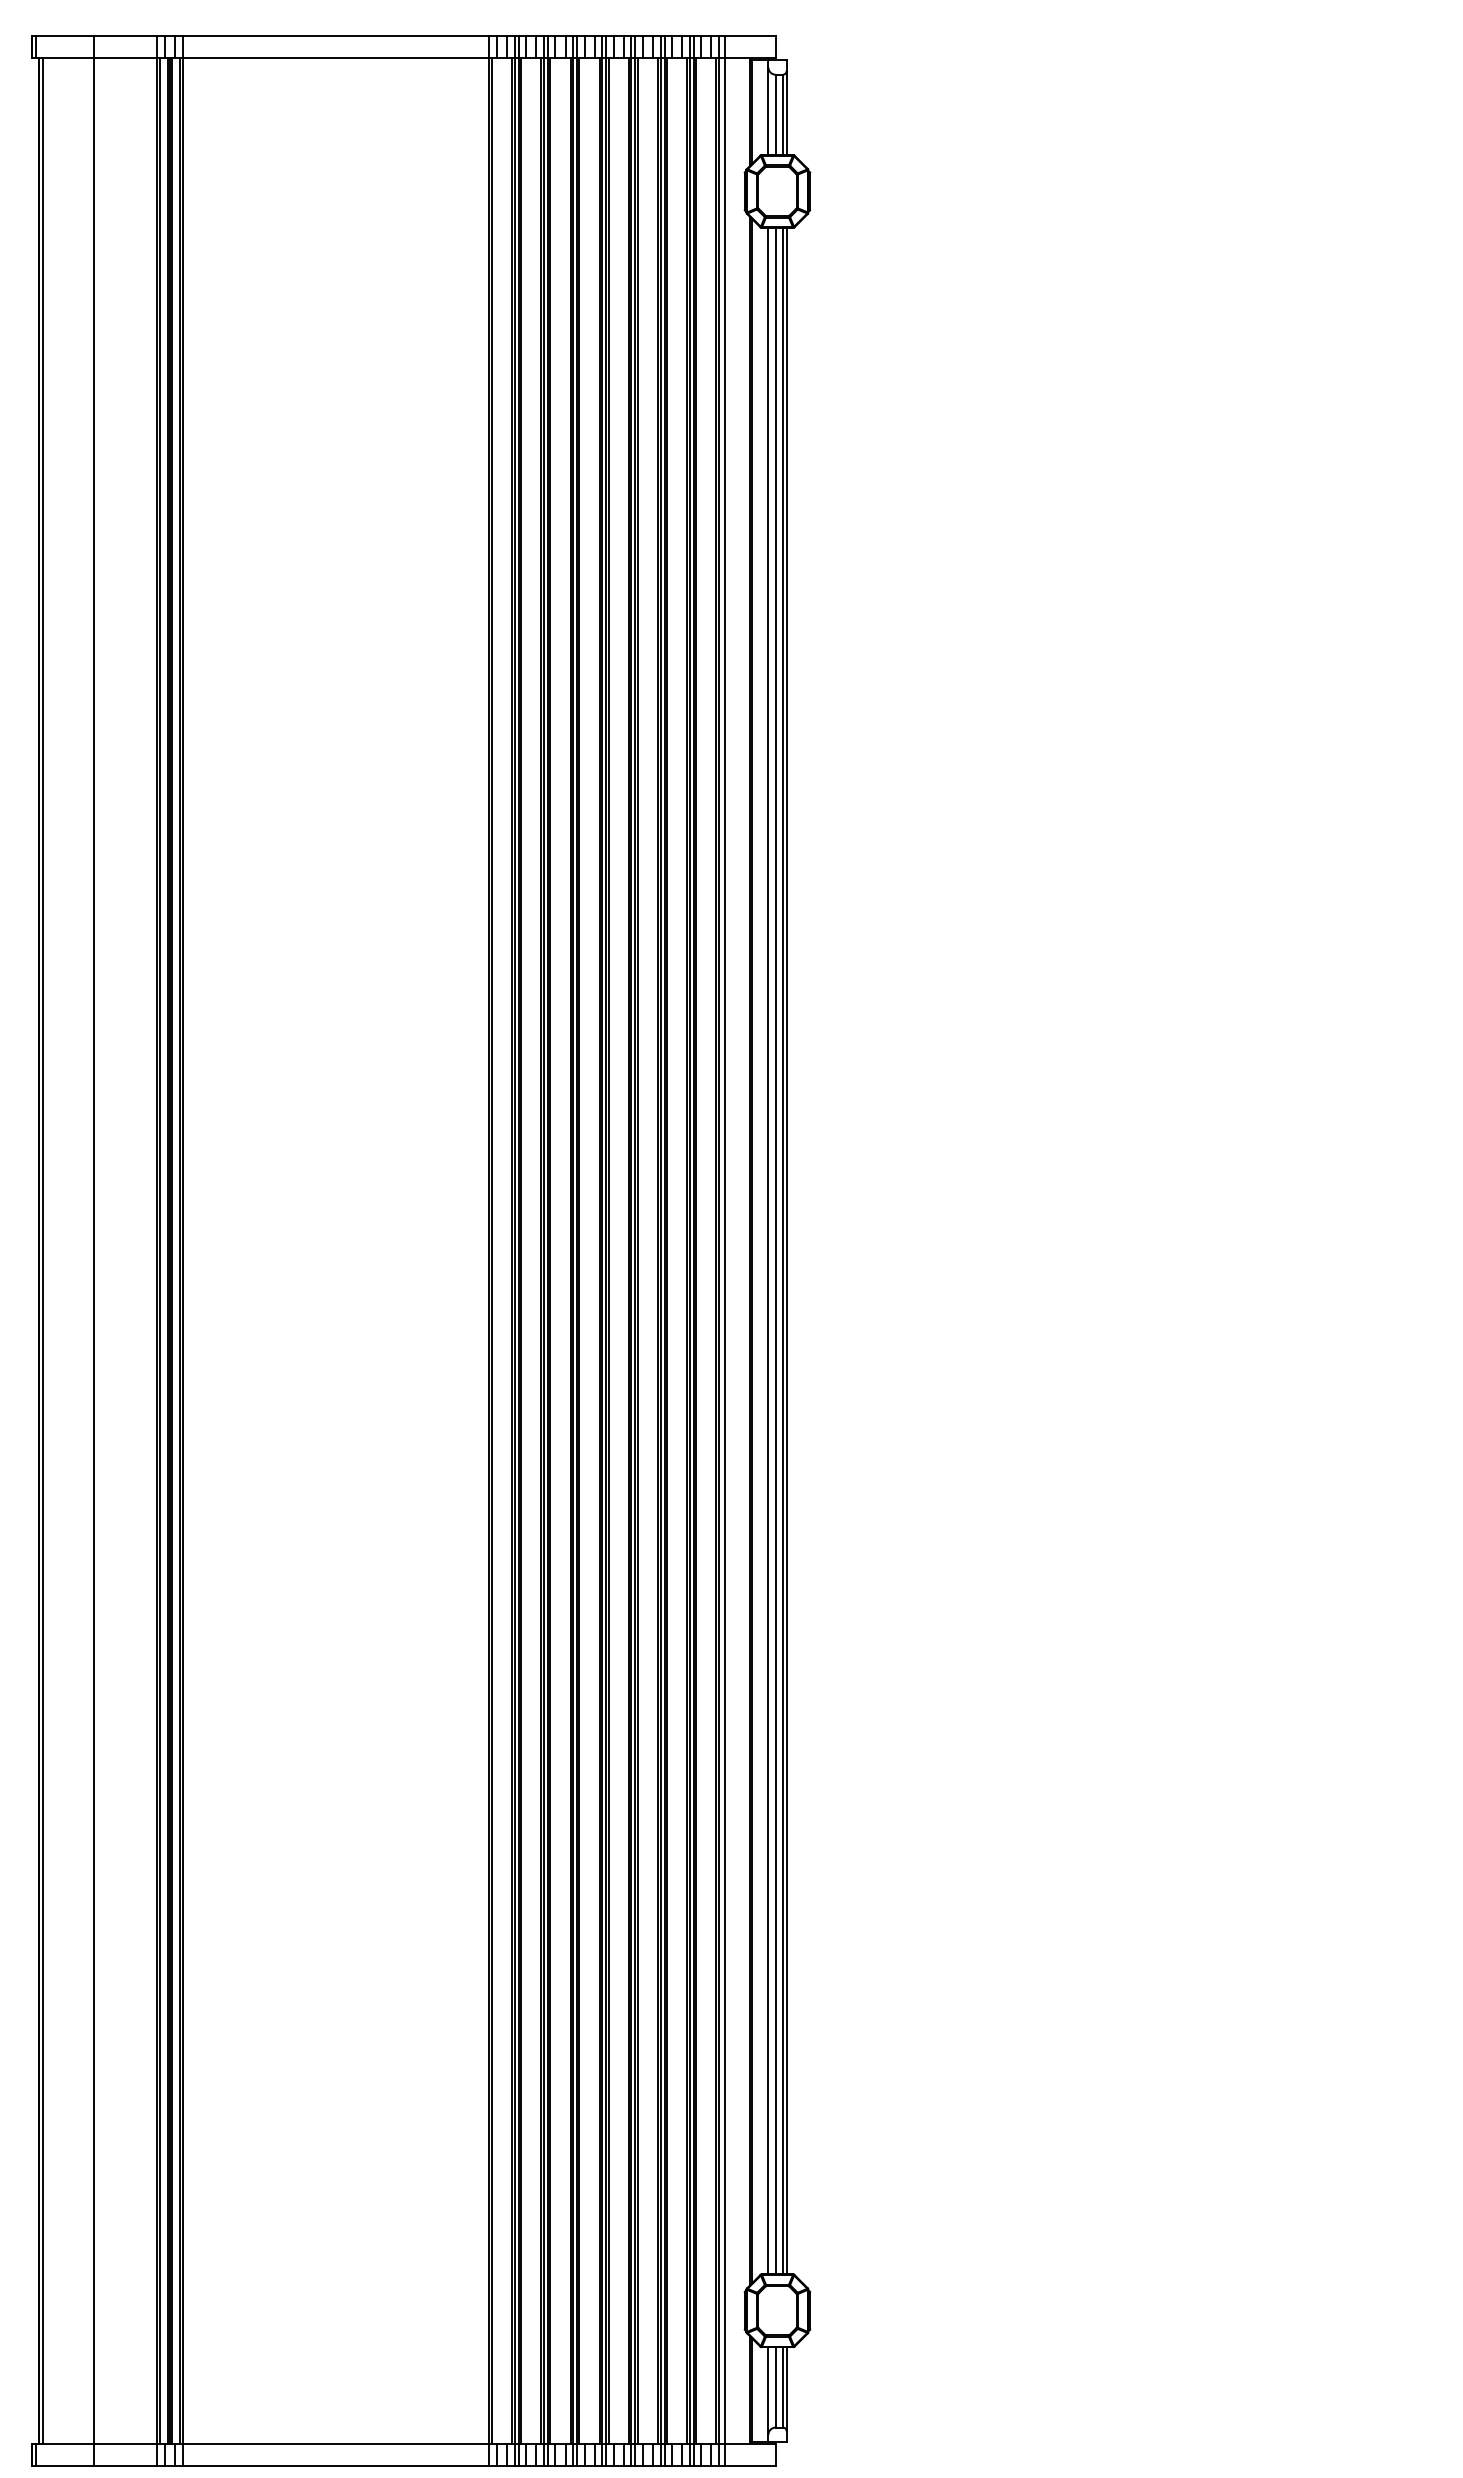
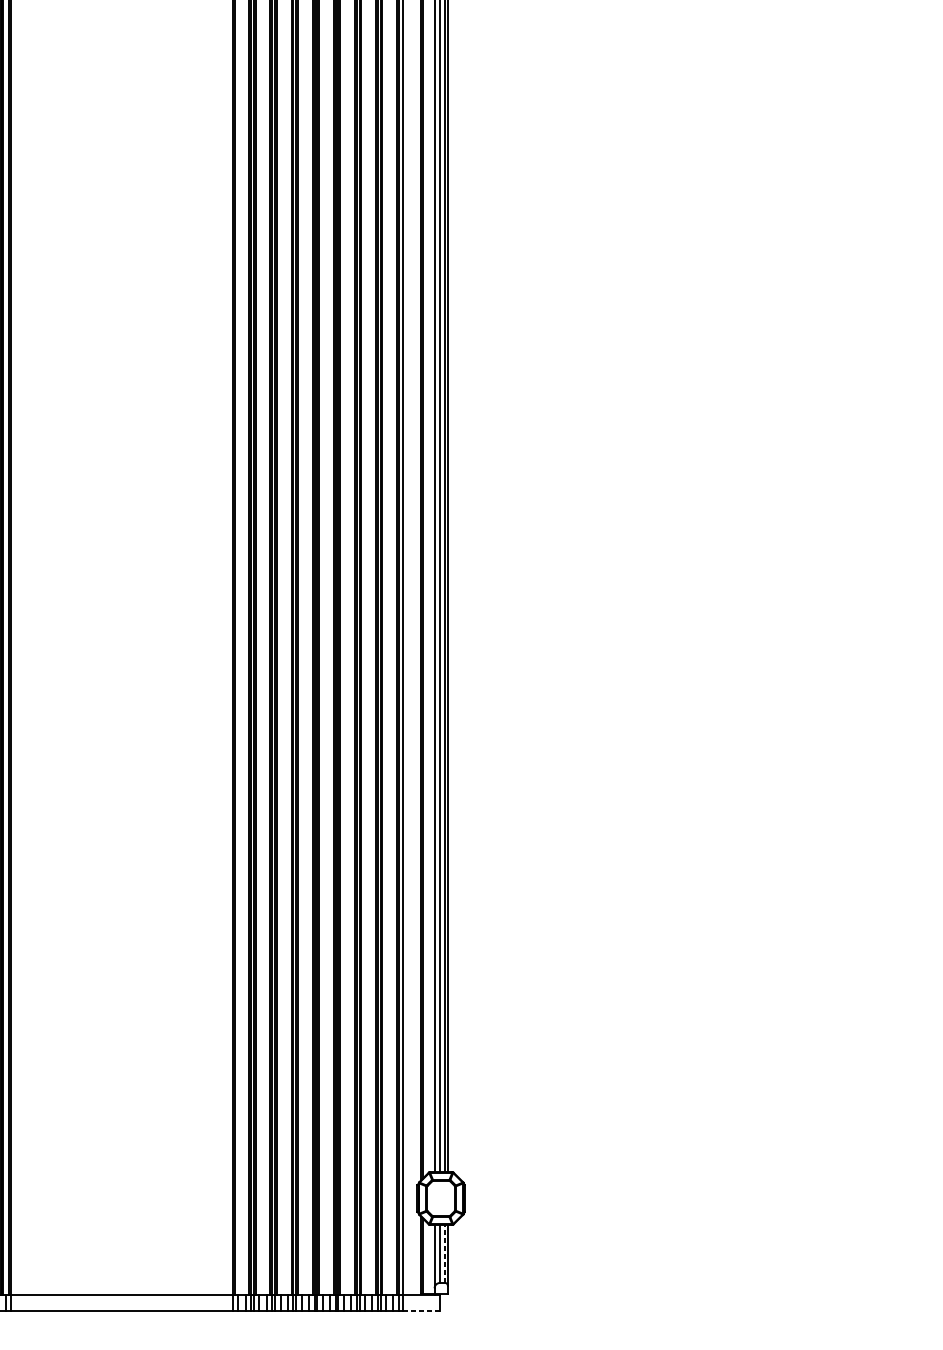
line: (782, 2386) -> (444, 1253), solid -> dashed
line: (750, 2465) -> (421, 1310), solid -> dashed

